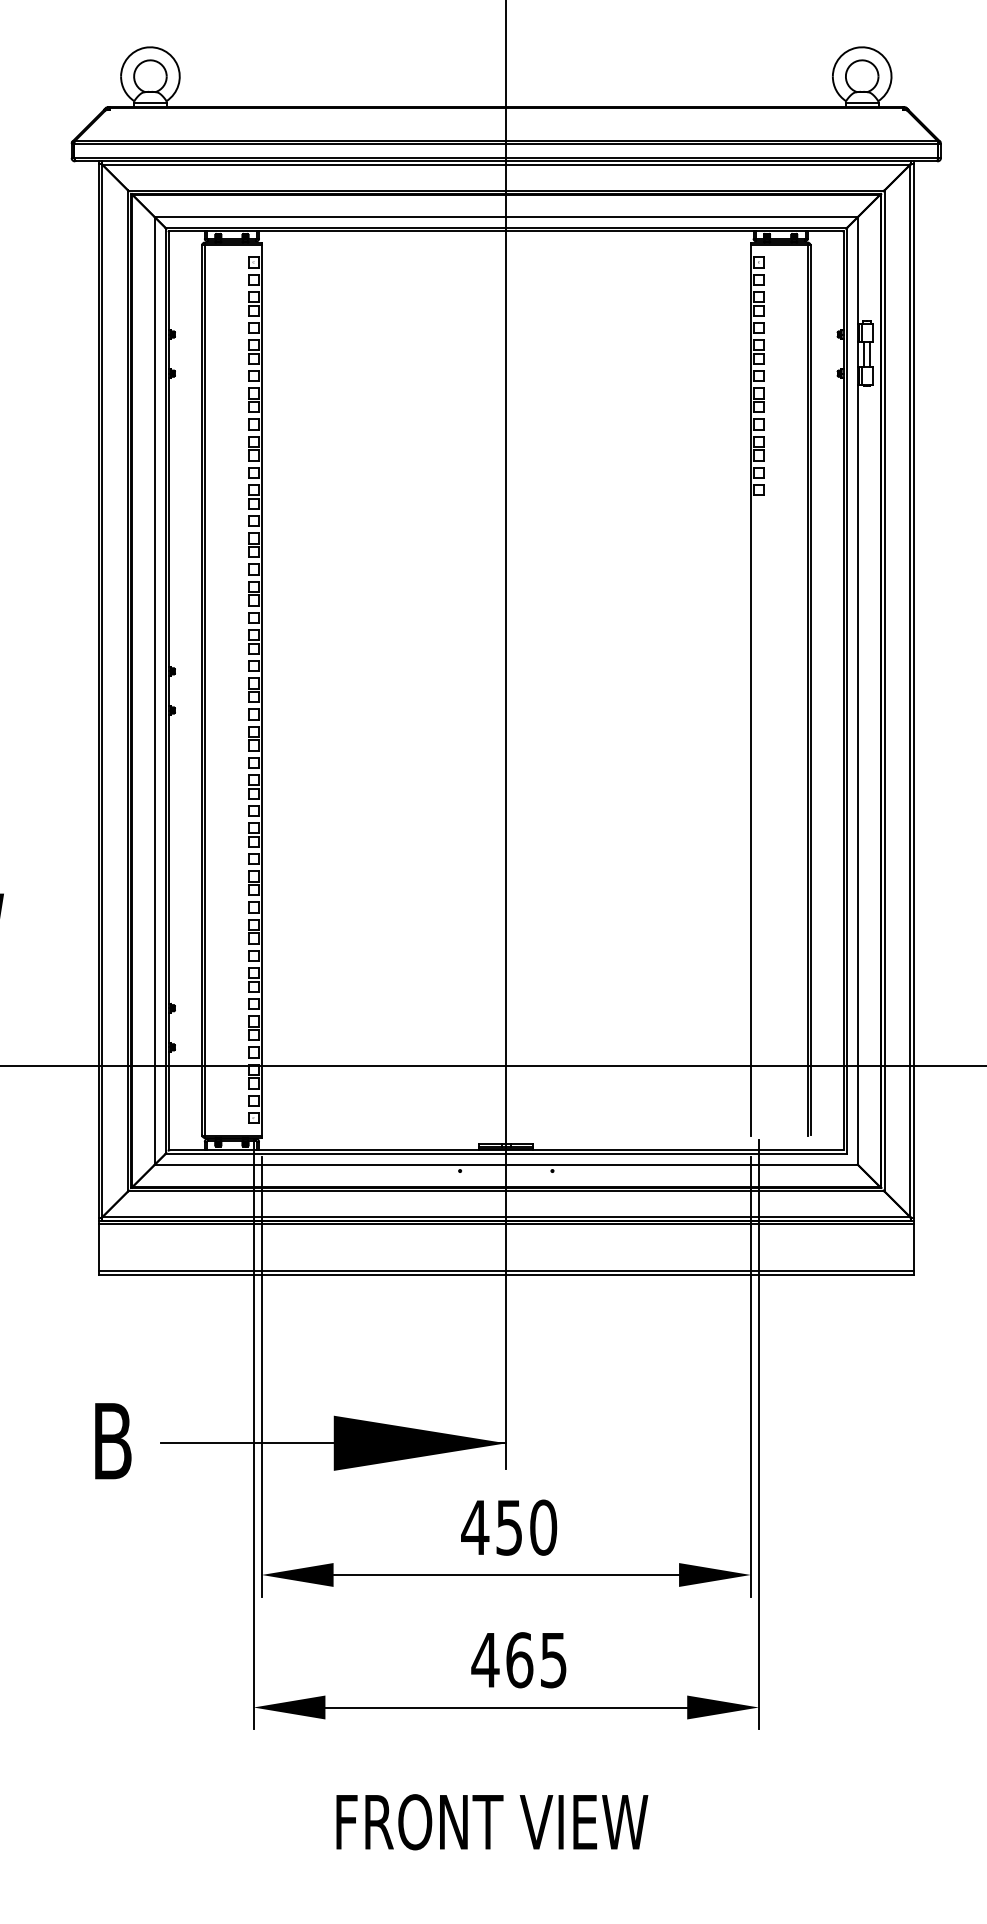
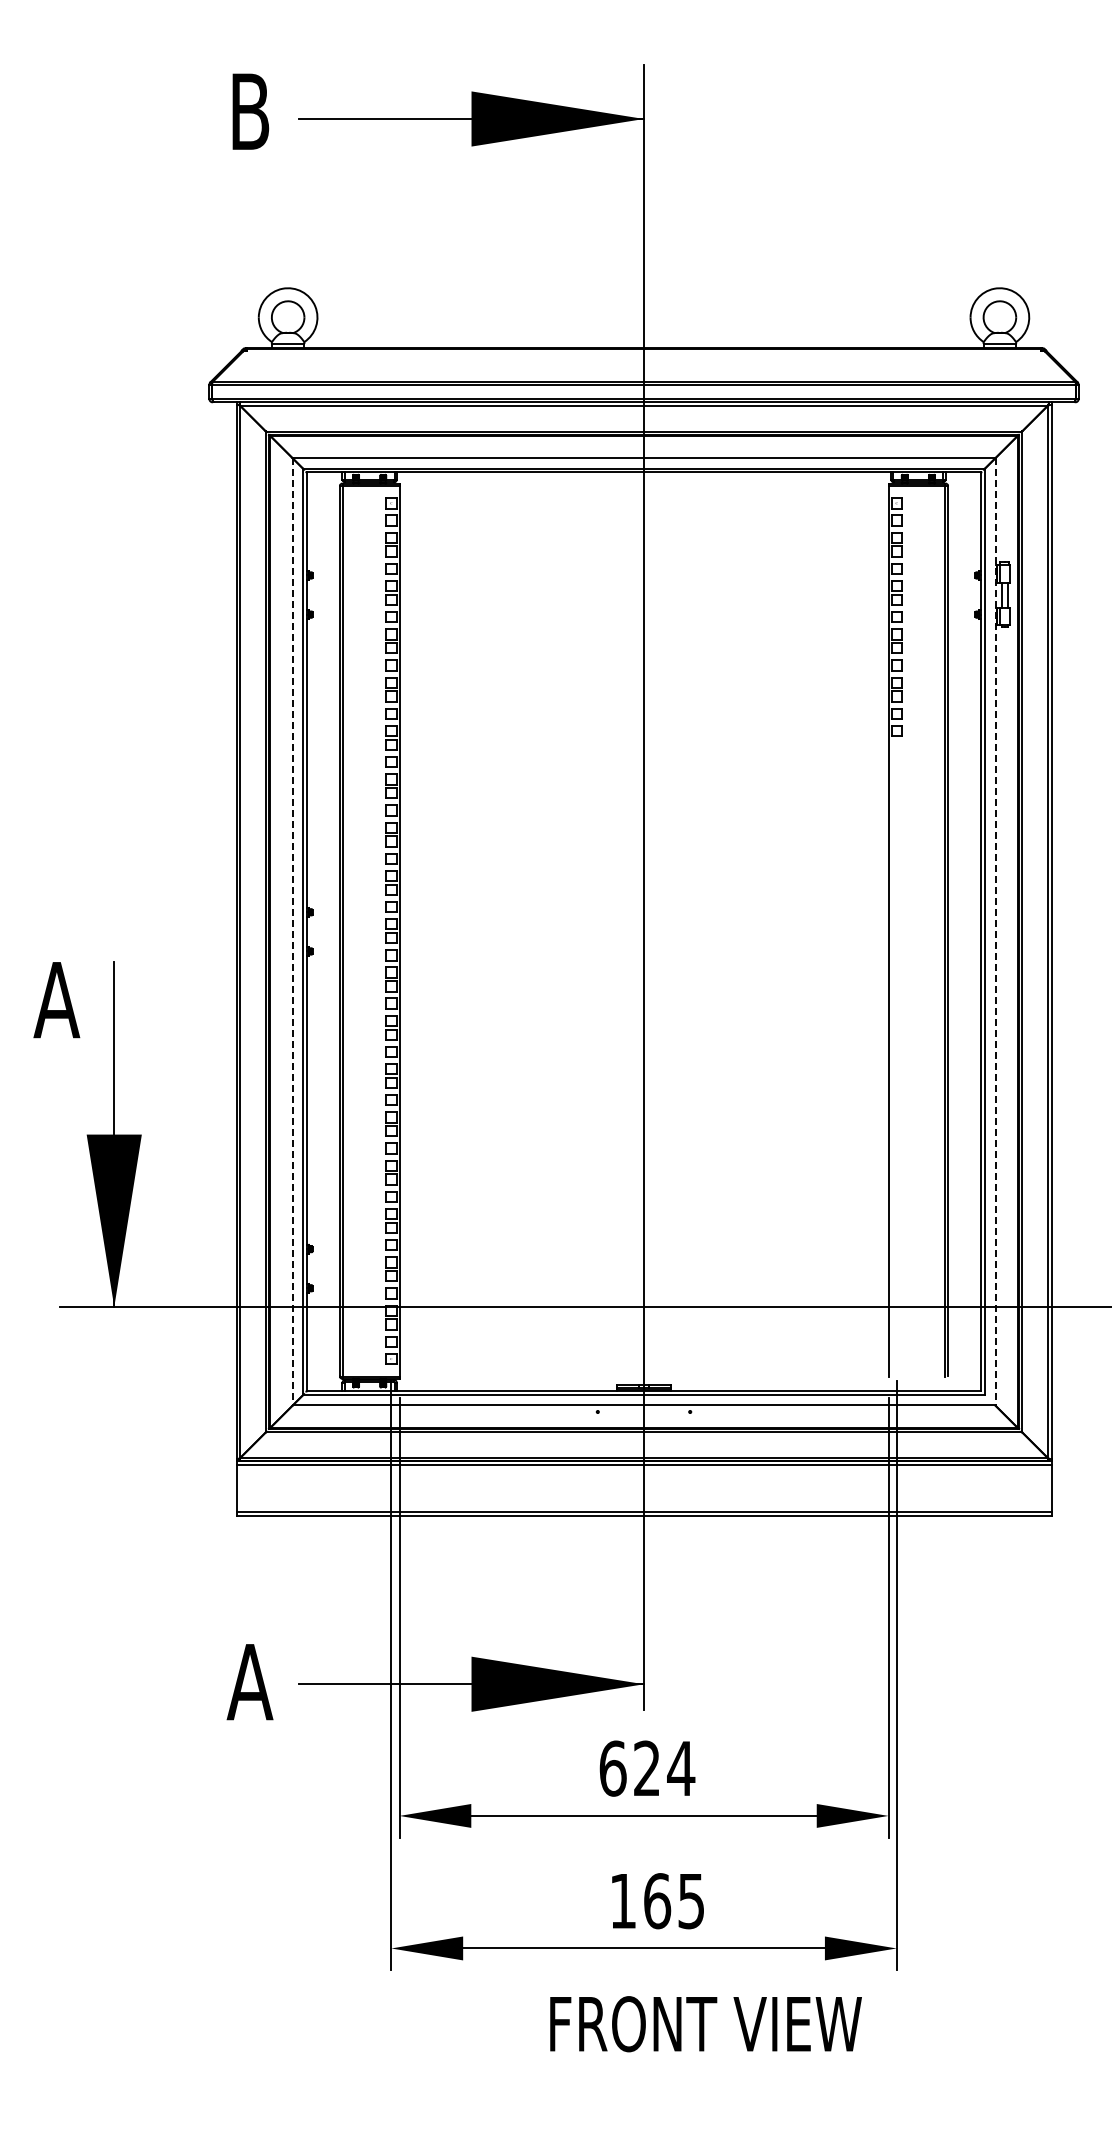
line: (154, 690) -> (292, 931), solid -> dashed
line: (857, 690) -> (995, 931), solid -> dashed
text: (111, 1441) -> (249, 1682), B -> A
text: (508, 1527) -> (646, 1768), 450 -> 624
text: (485, 1660) -> (623, 1901), 465 -> 165
text: (491, 1822) -> (705, 2024), moved

